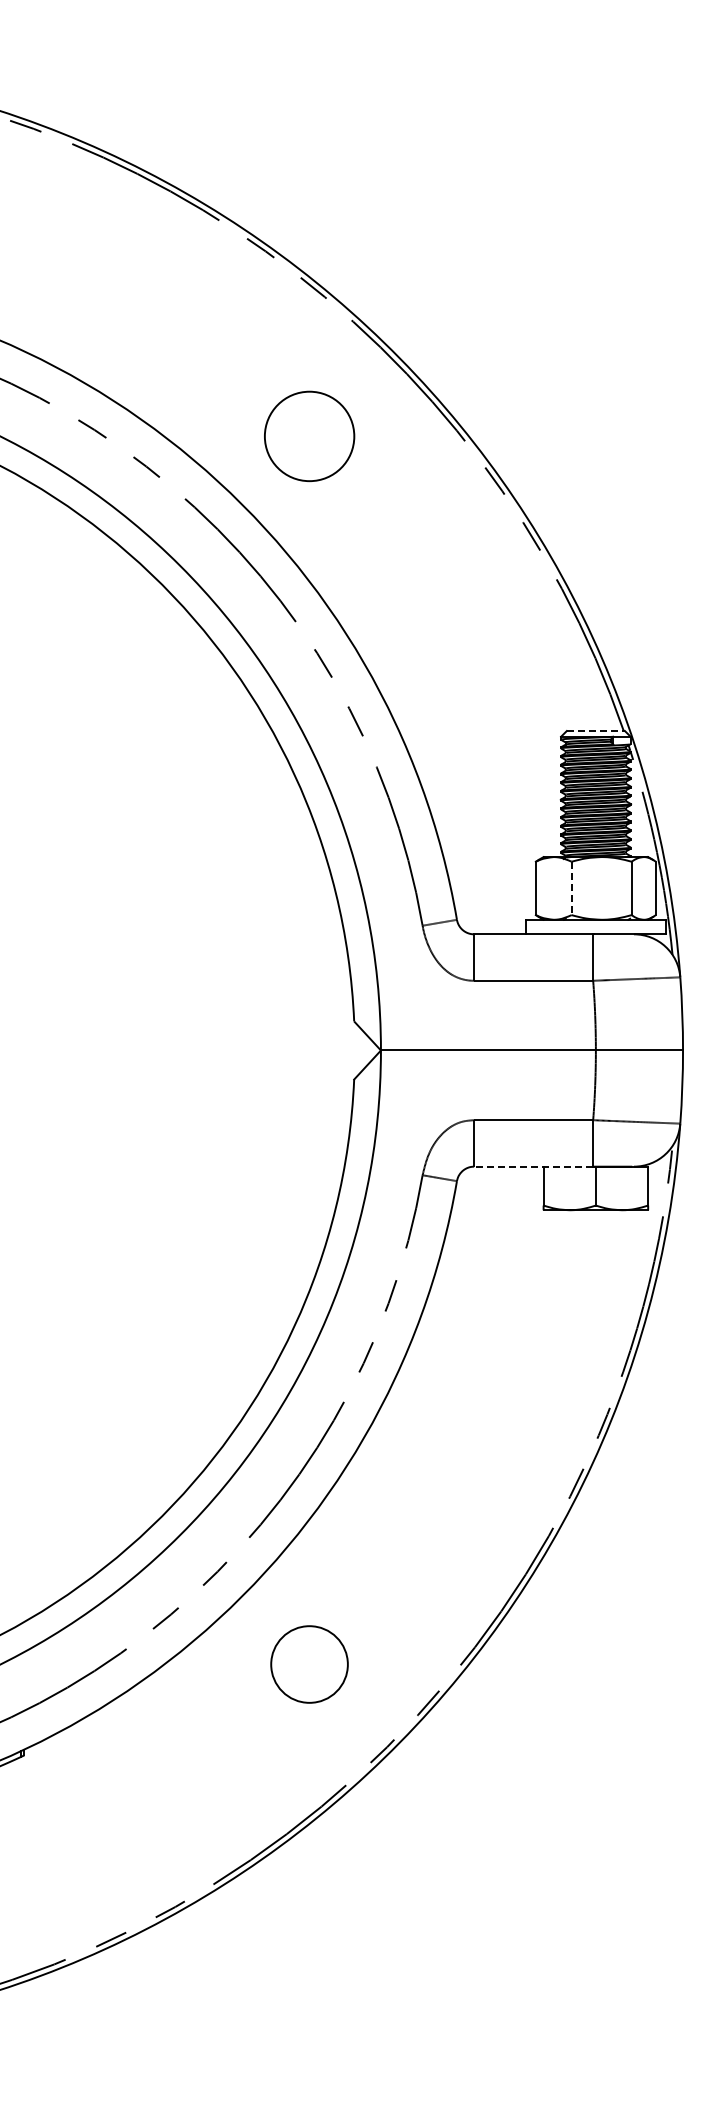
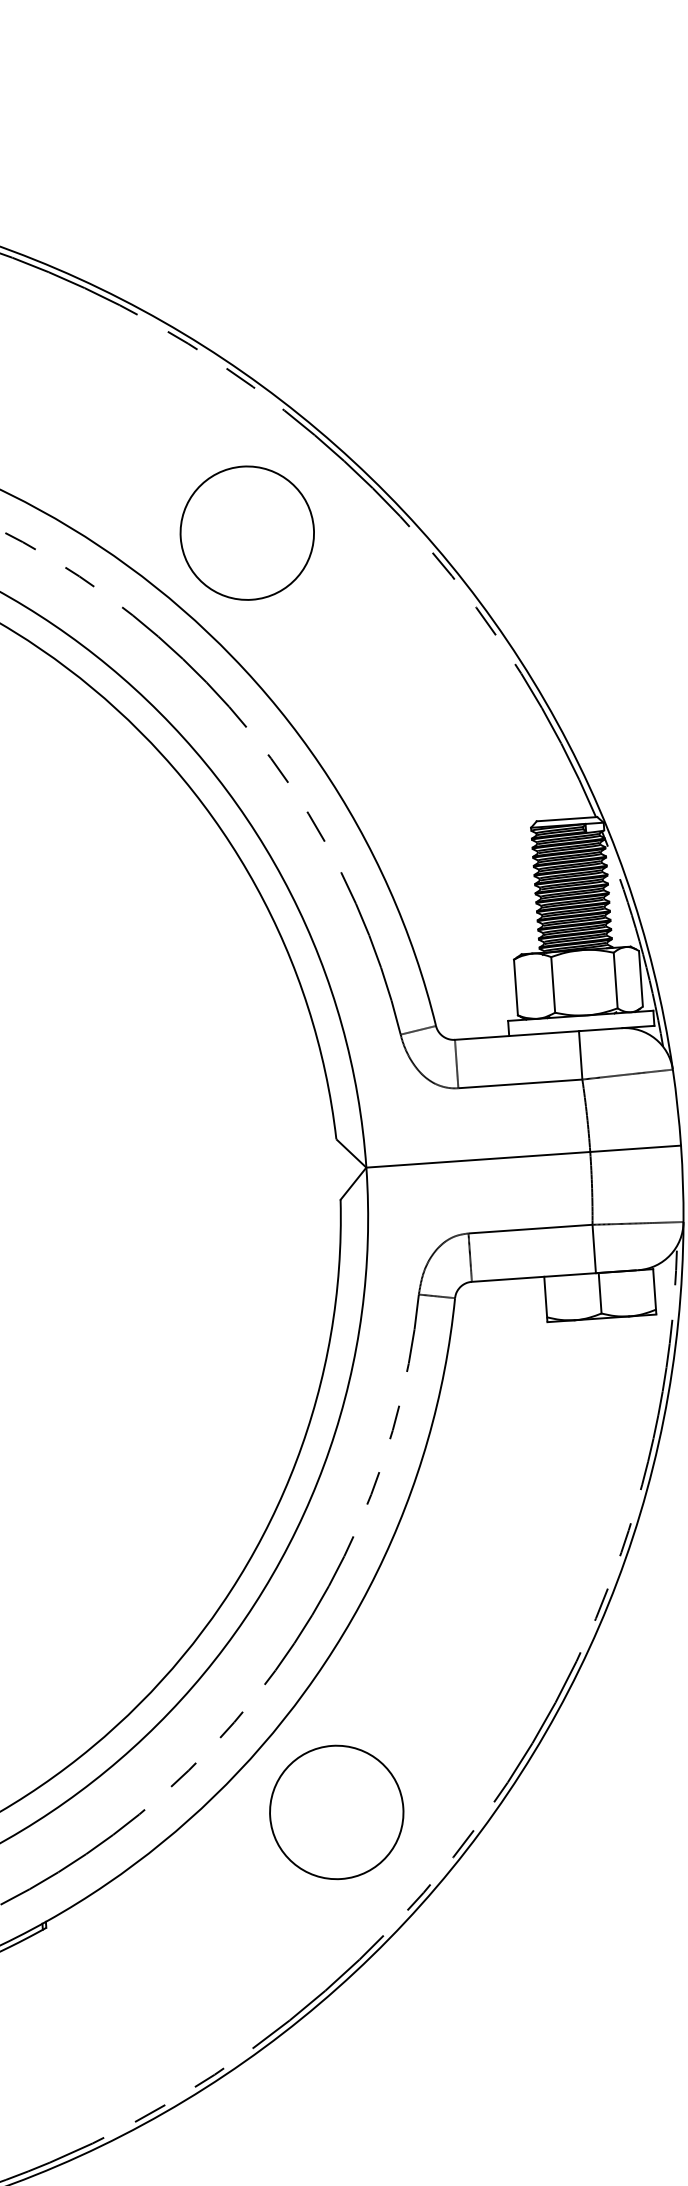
circle: (309, 436) -> (247, 533), size x1.43
line: (596, 731) -> (567, 819), dashed -> solid
line: (571, 888) -> (553, 985), dashed -> solid
line: (533, 1166) -> (533, 1277), dashed -> solid
circle: (309, 1664) -> (336, 1812), size x1.67

